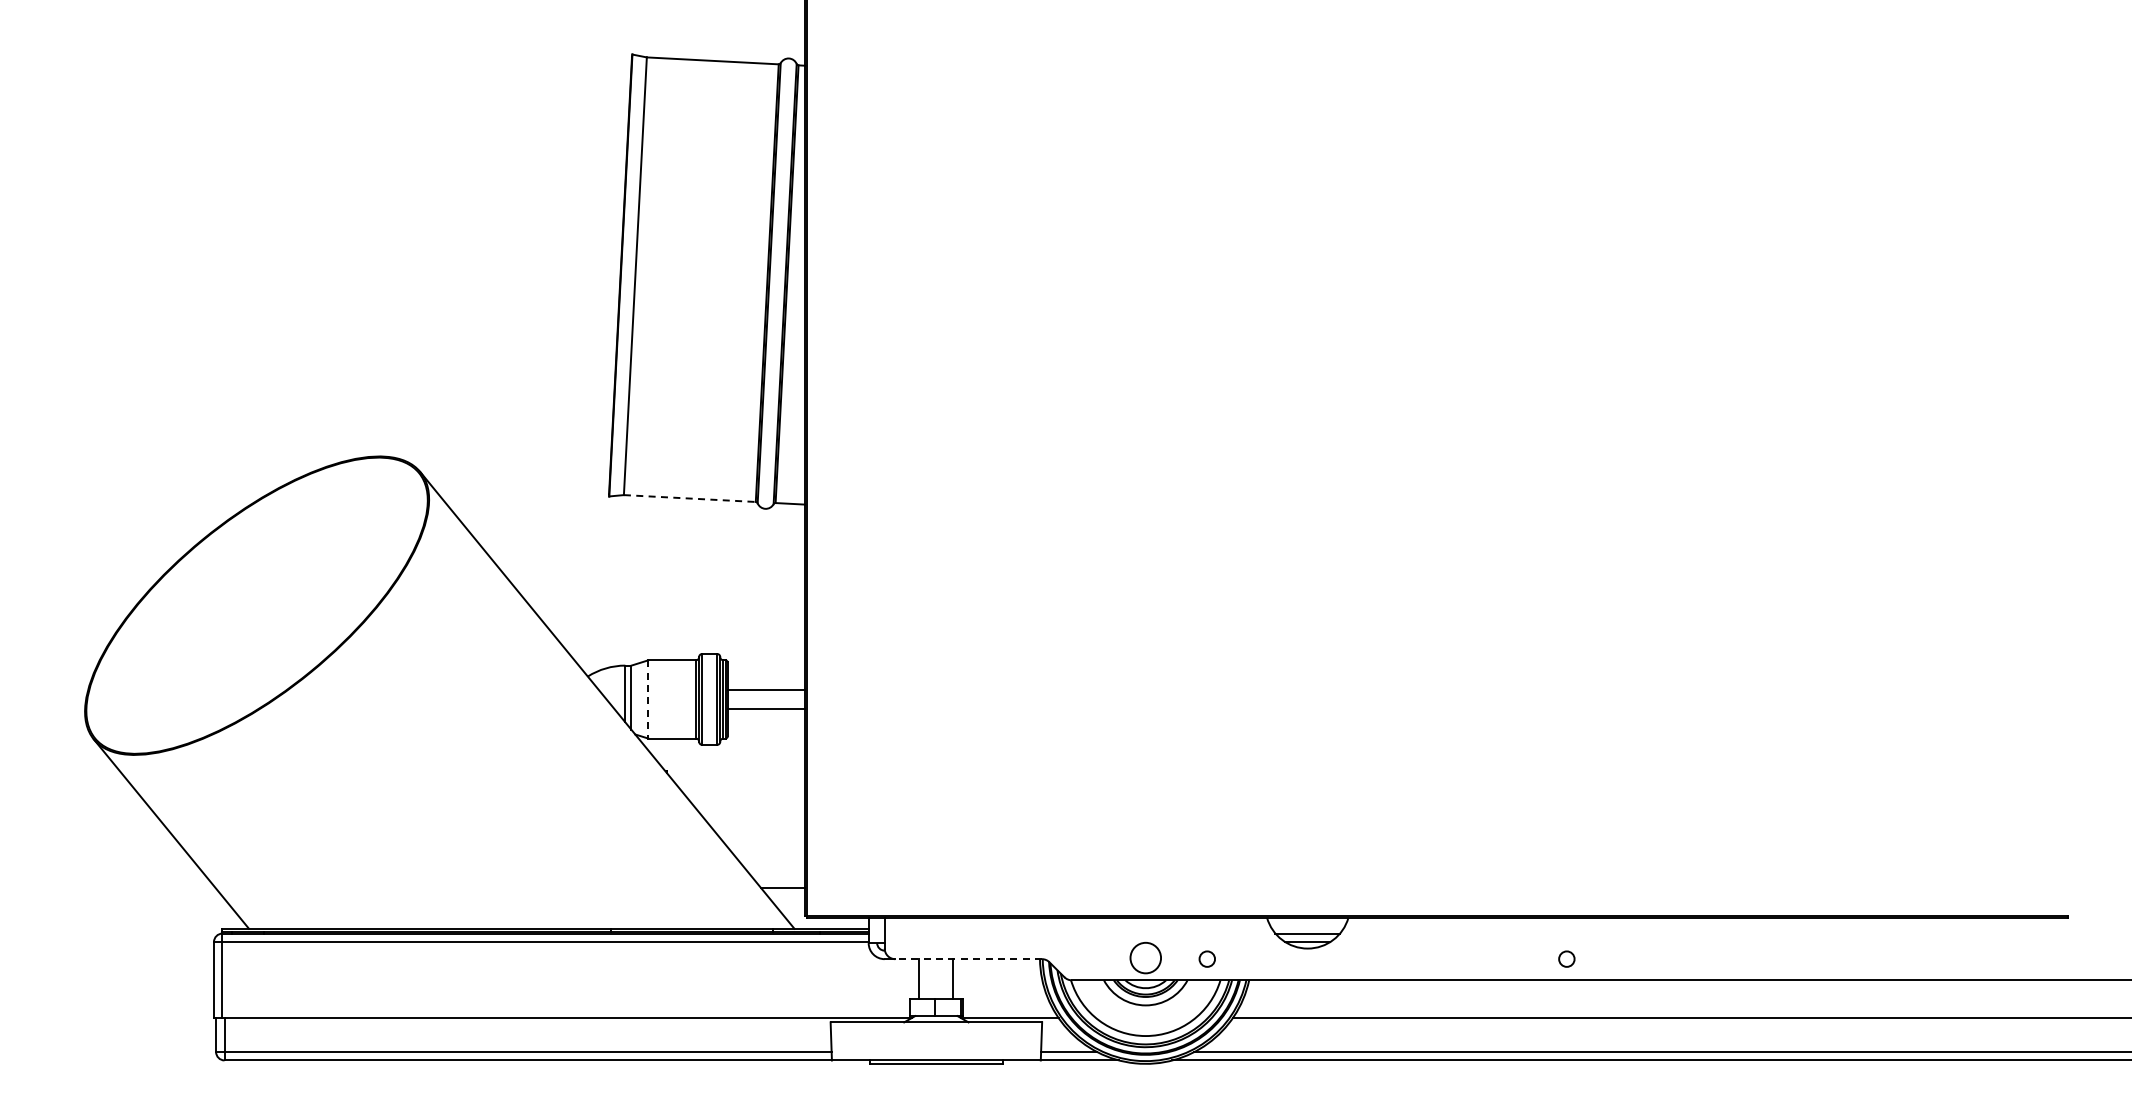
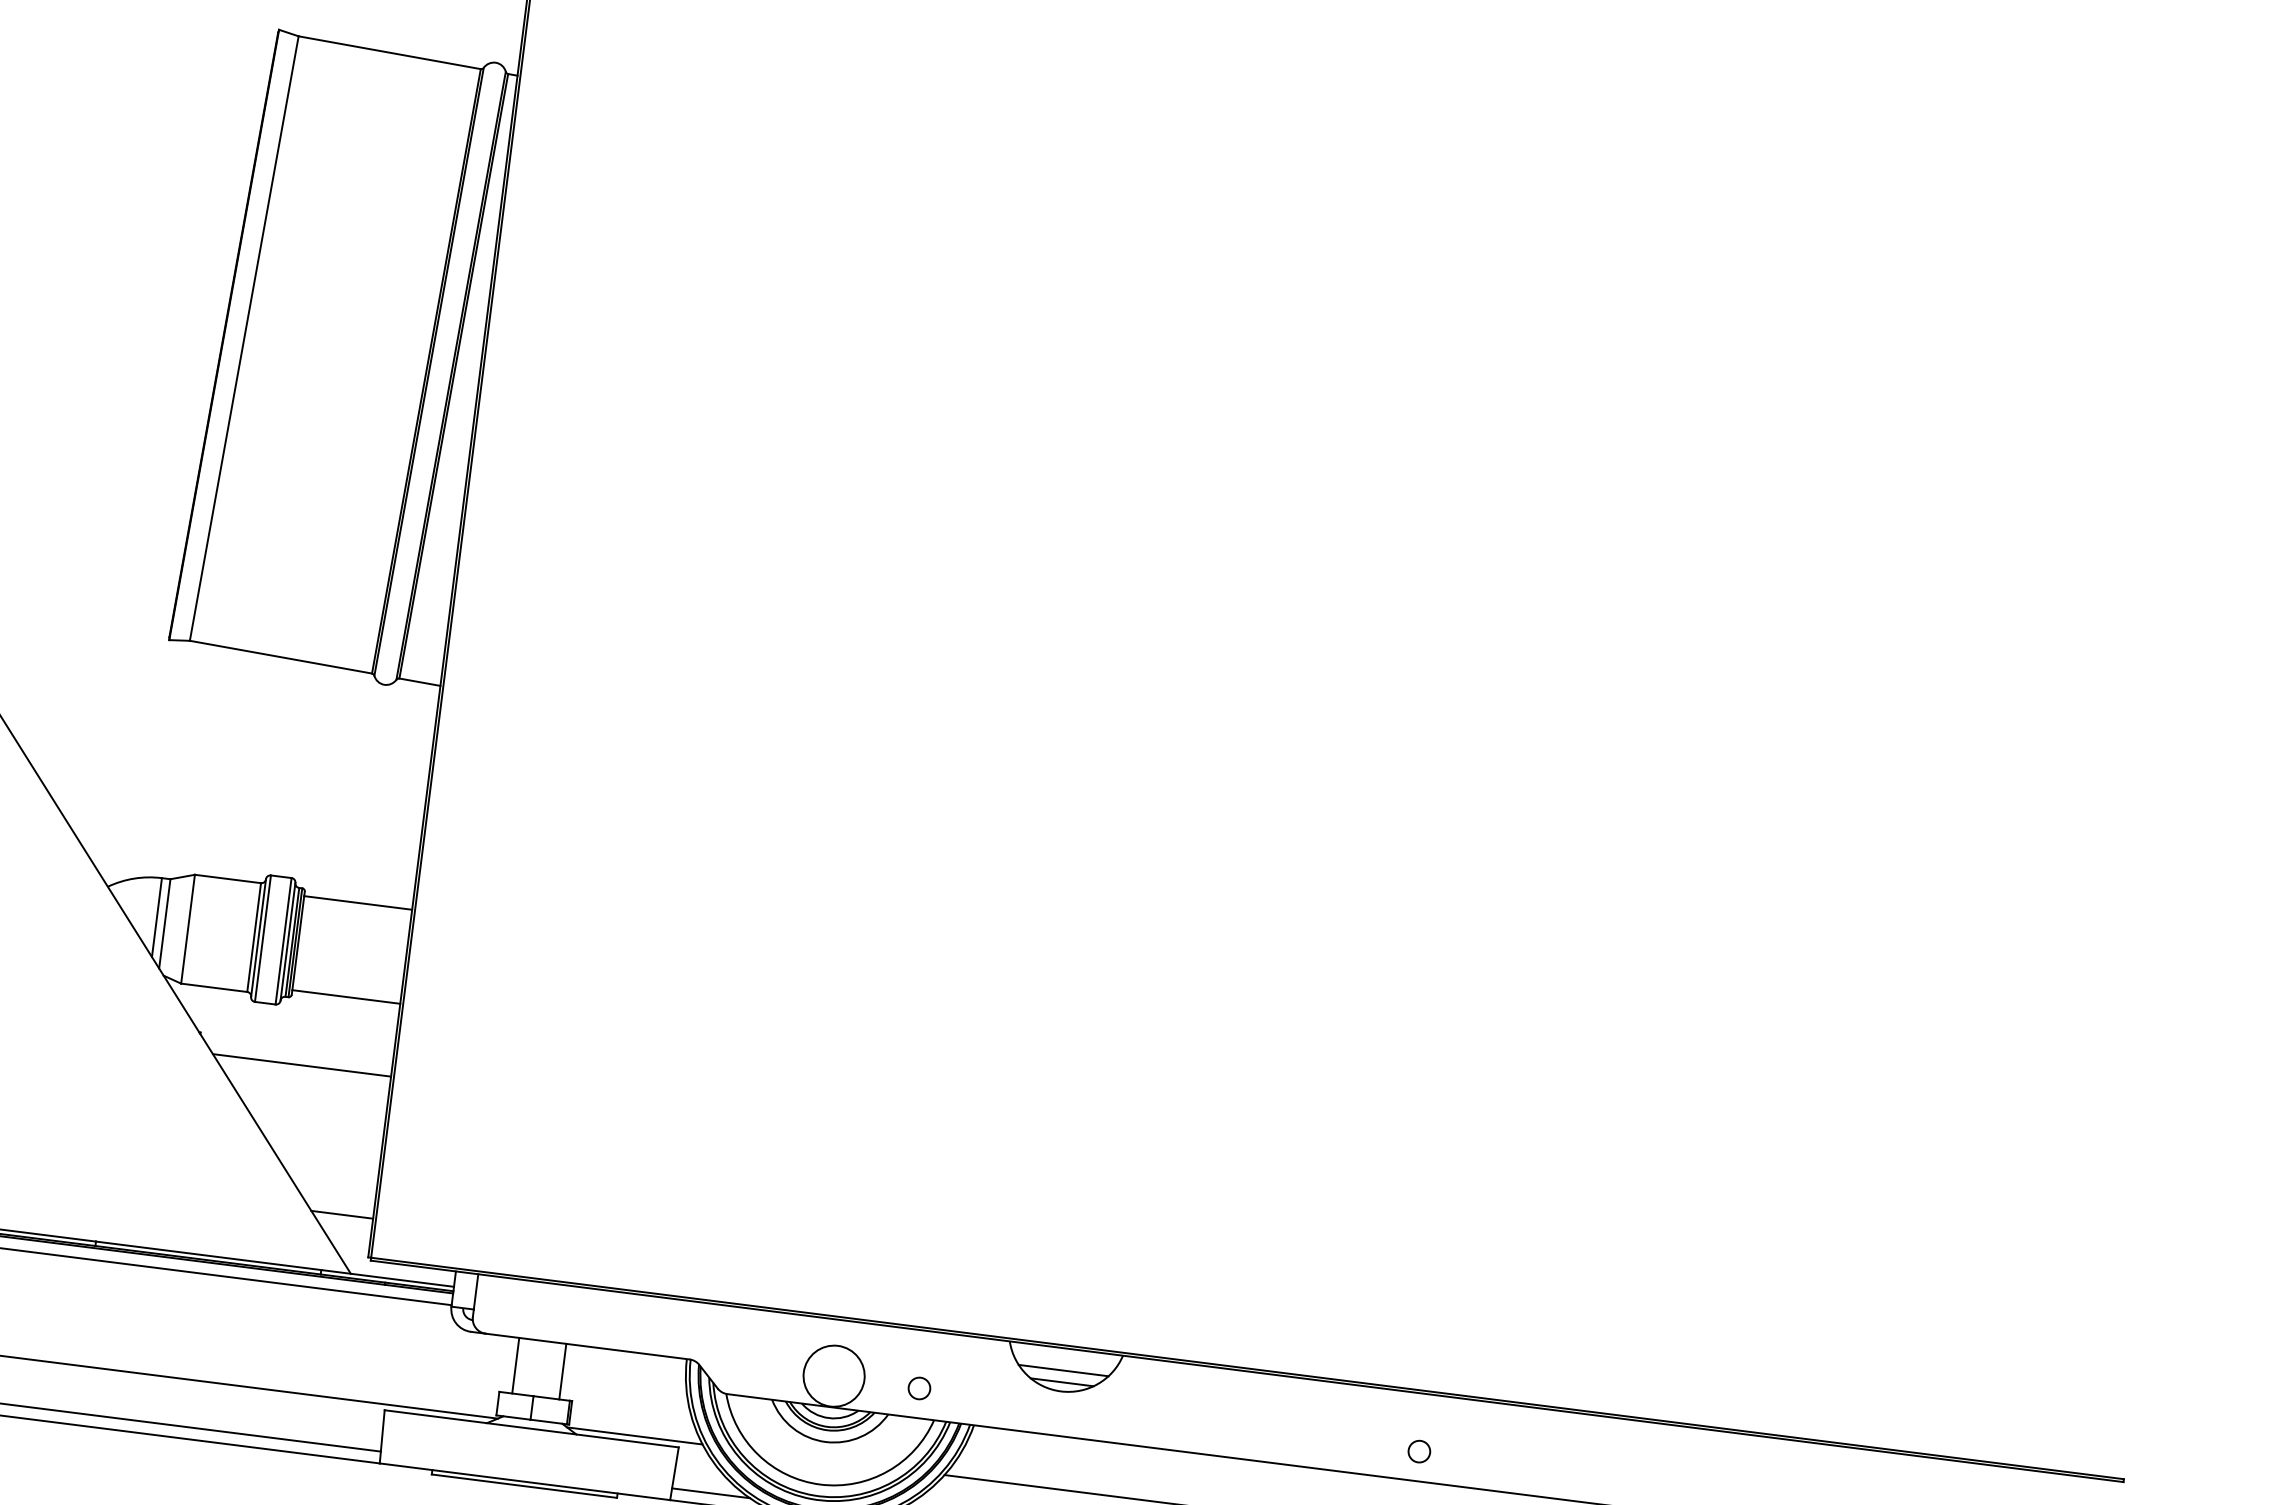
line: (690, 498) -> (281, 657), dashed -> solid
line: (766, 690) -> (346, 997), moved
line: (648, 699) -> (188, 929), dashed -> solid
line: (766, 708) -> (358, 902), moved
line: (741, 785) -> (302, 1065), added
circle: (1145, 957) -> (833, 1375), size x1.43
line: (968, 959) -> (587, 1347), dashed -> solid

